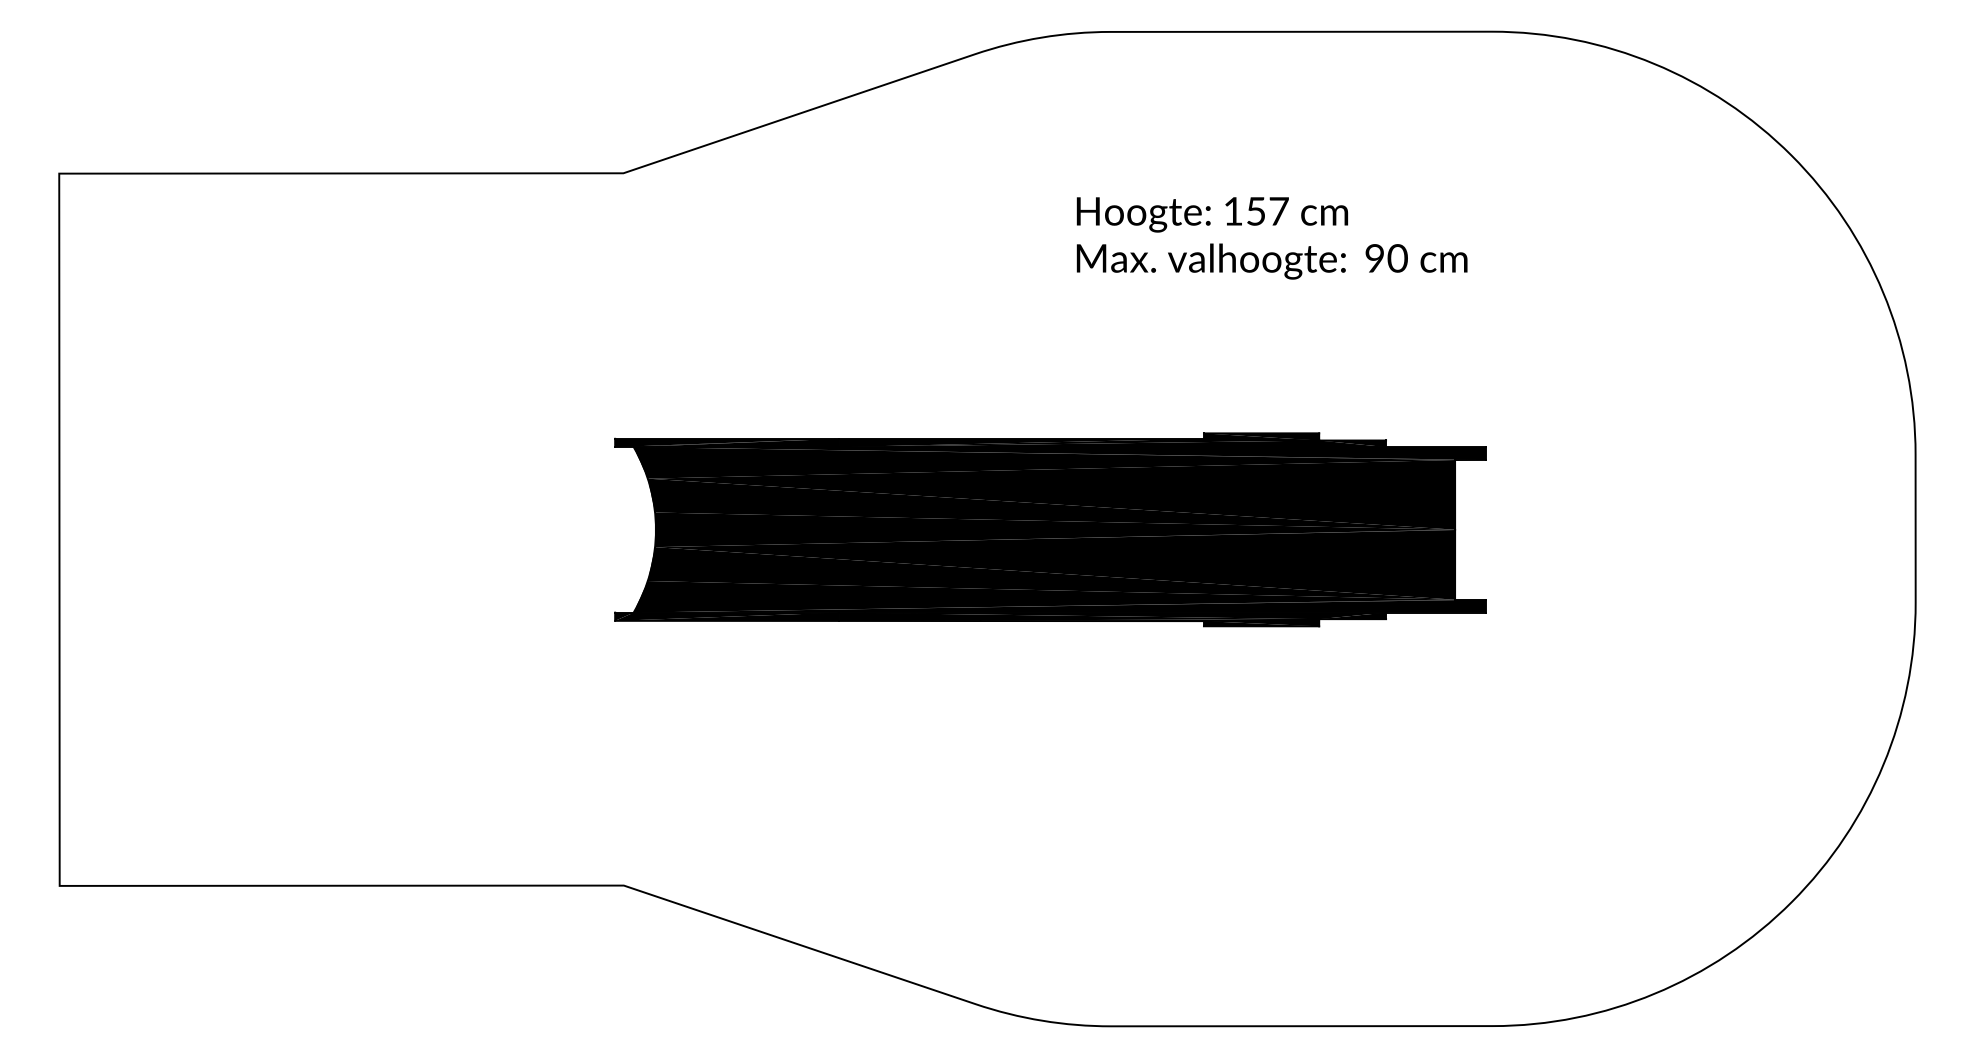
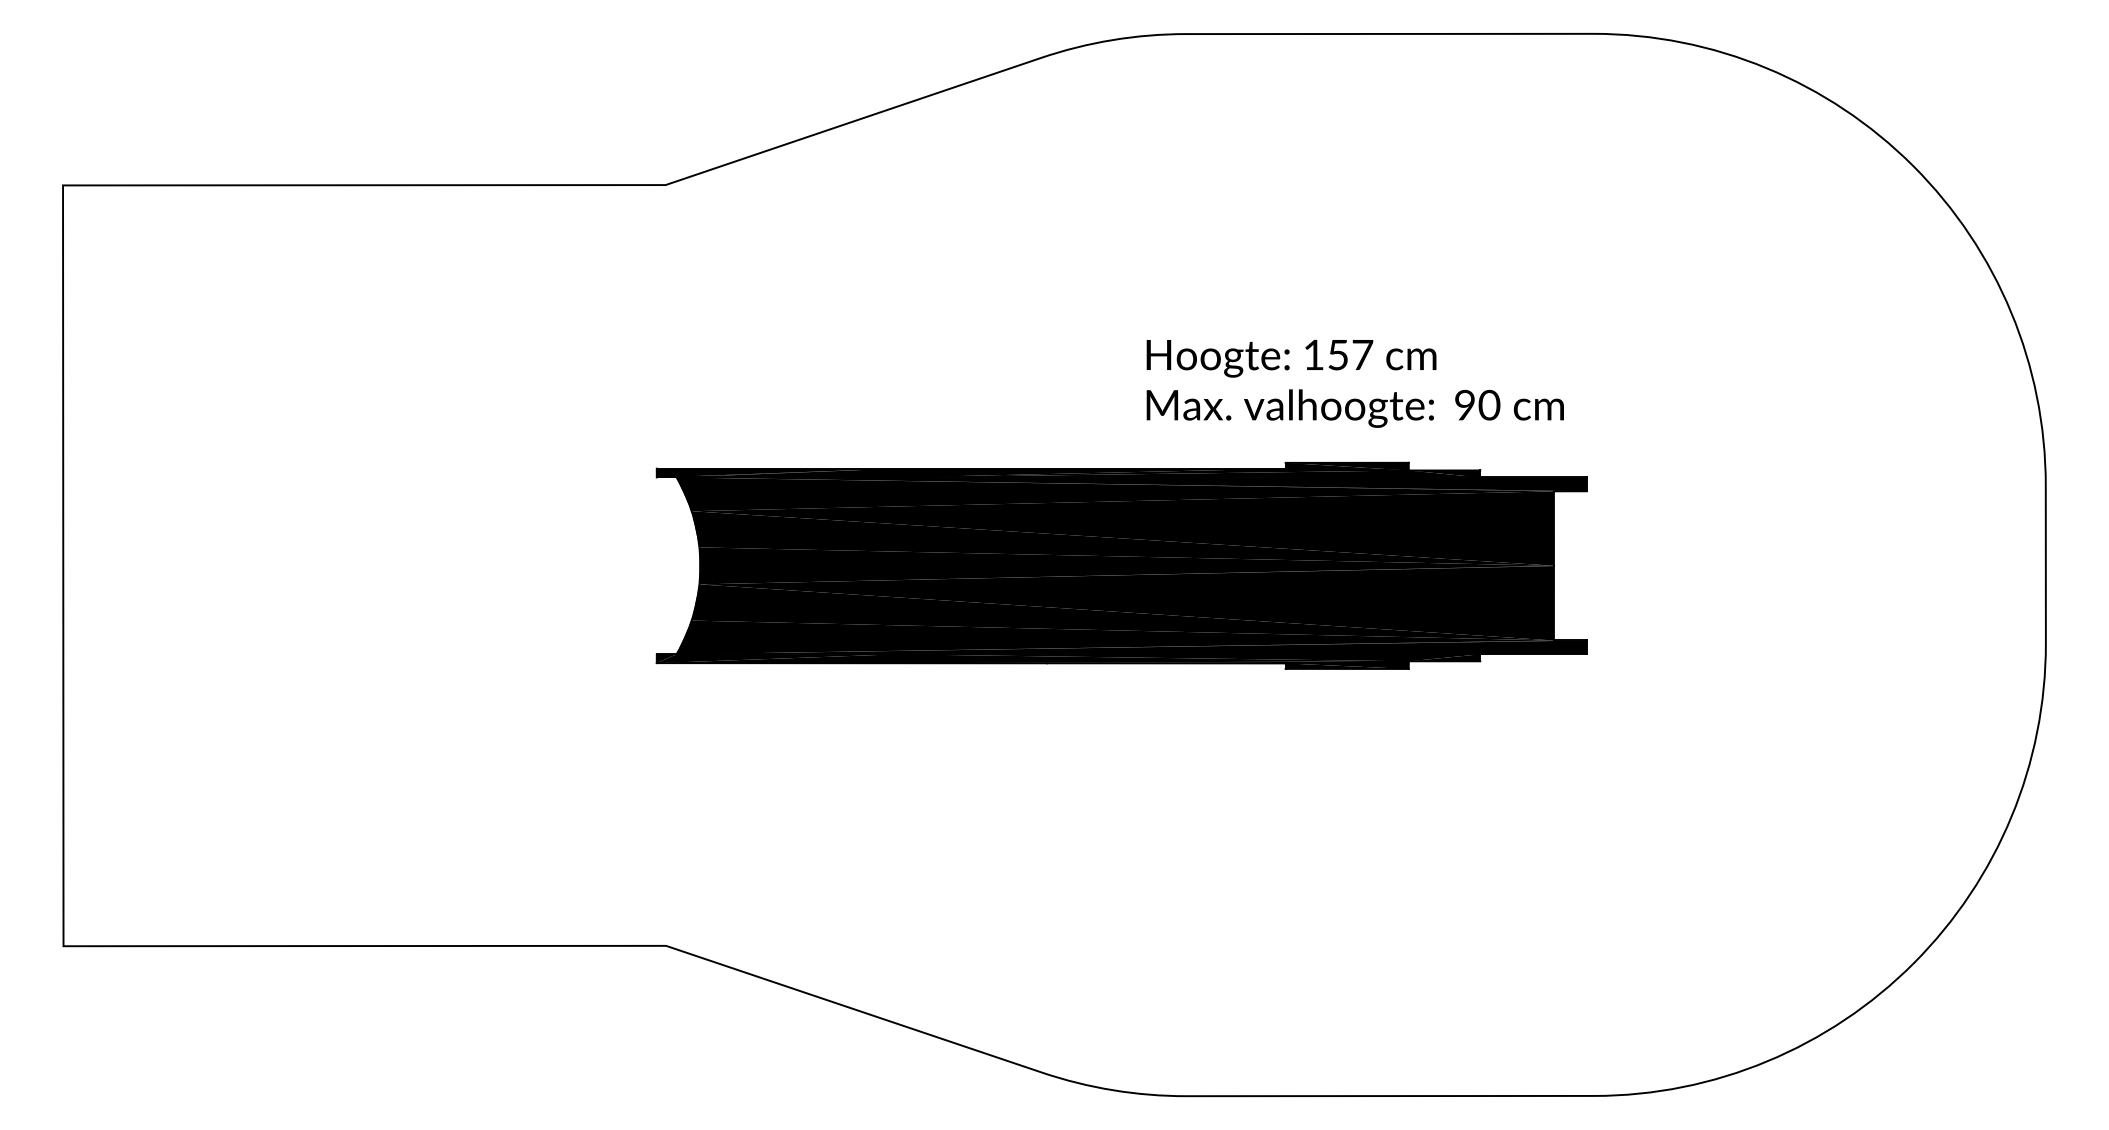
text: (1271, 238) -> (1354, 383), moved

